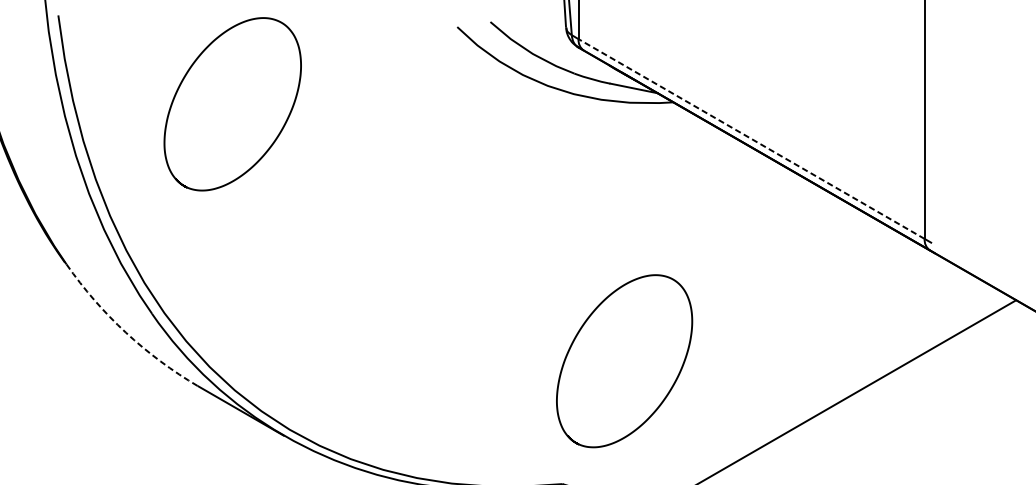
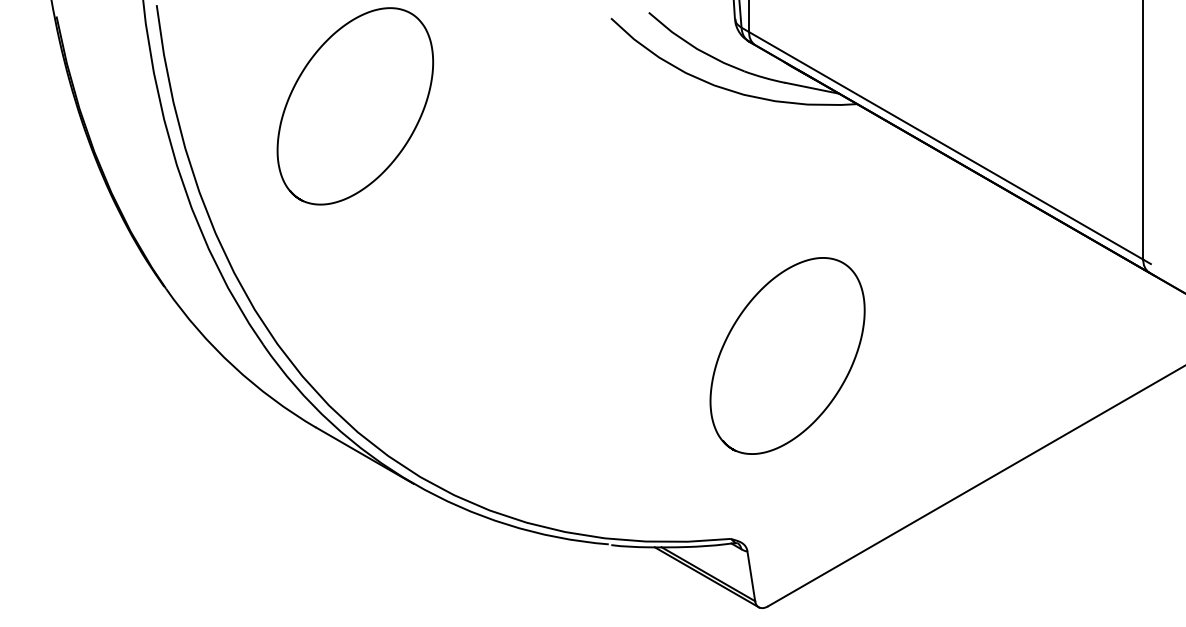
line: (751, 138) -> (946, 145), dashed -> solid
arc: (125, 332) -> (233, 366), dashed -> solid
curve: (577, 337) -> (733, 328), moved

